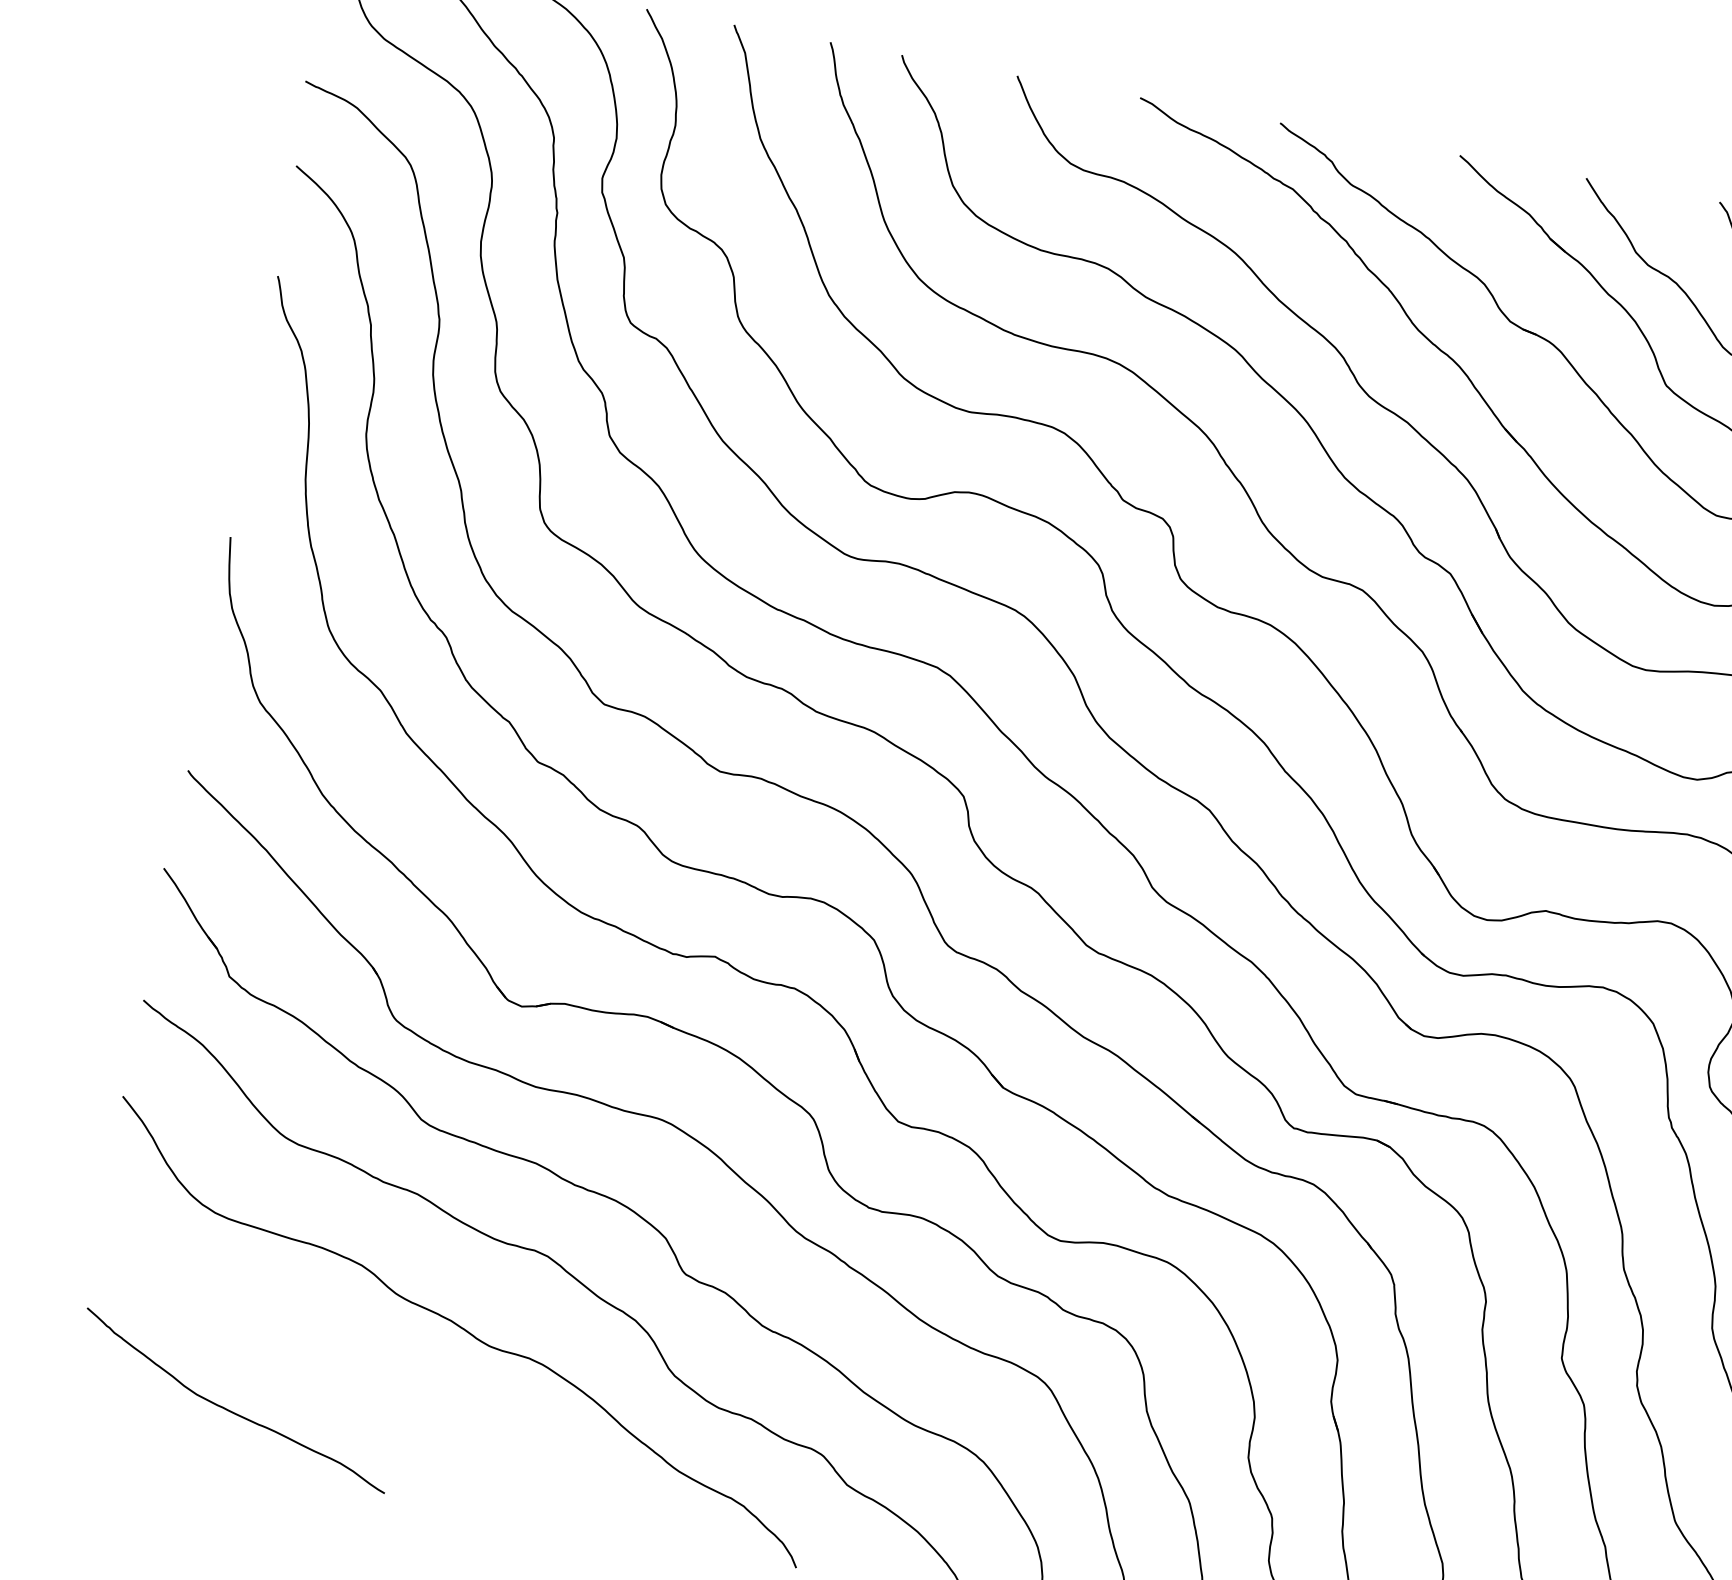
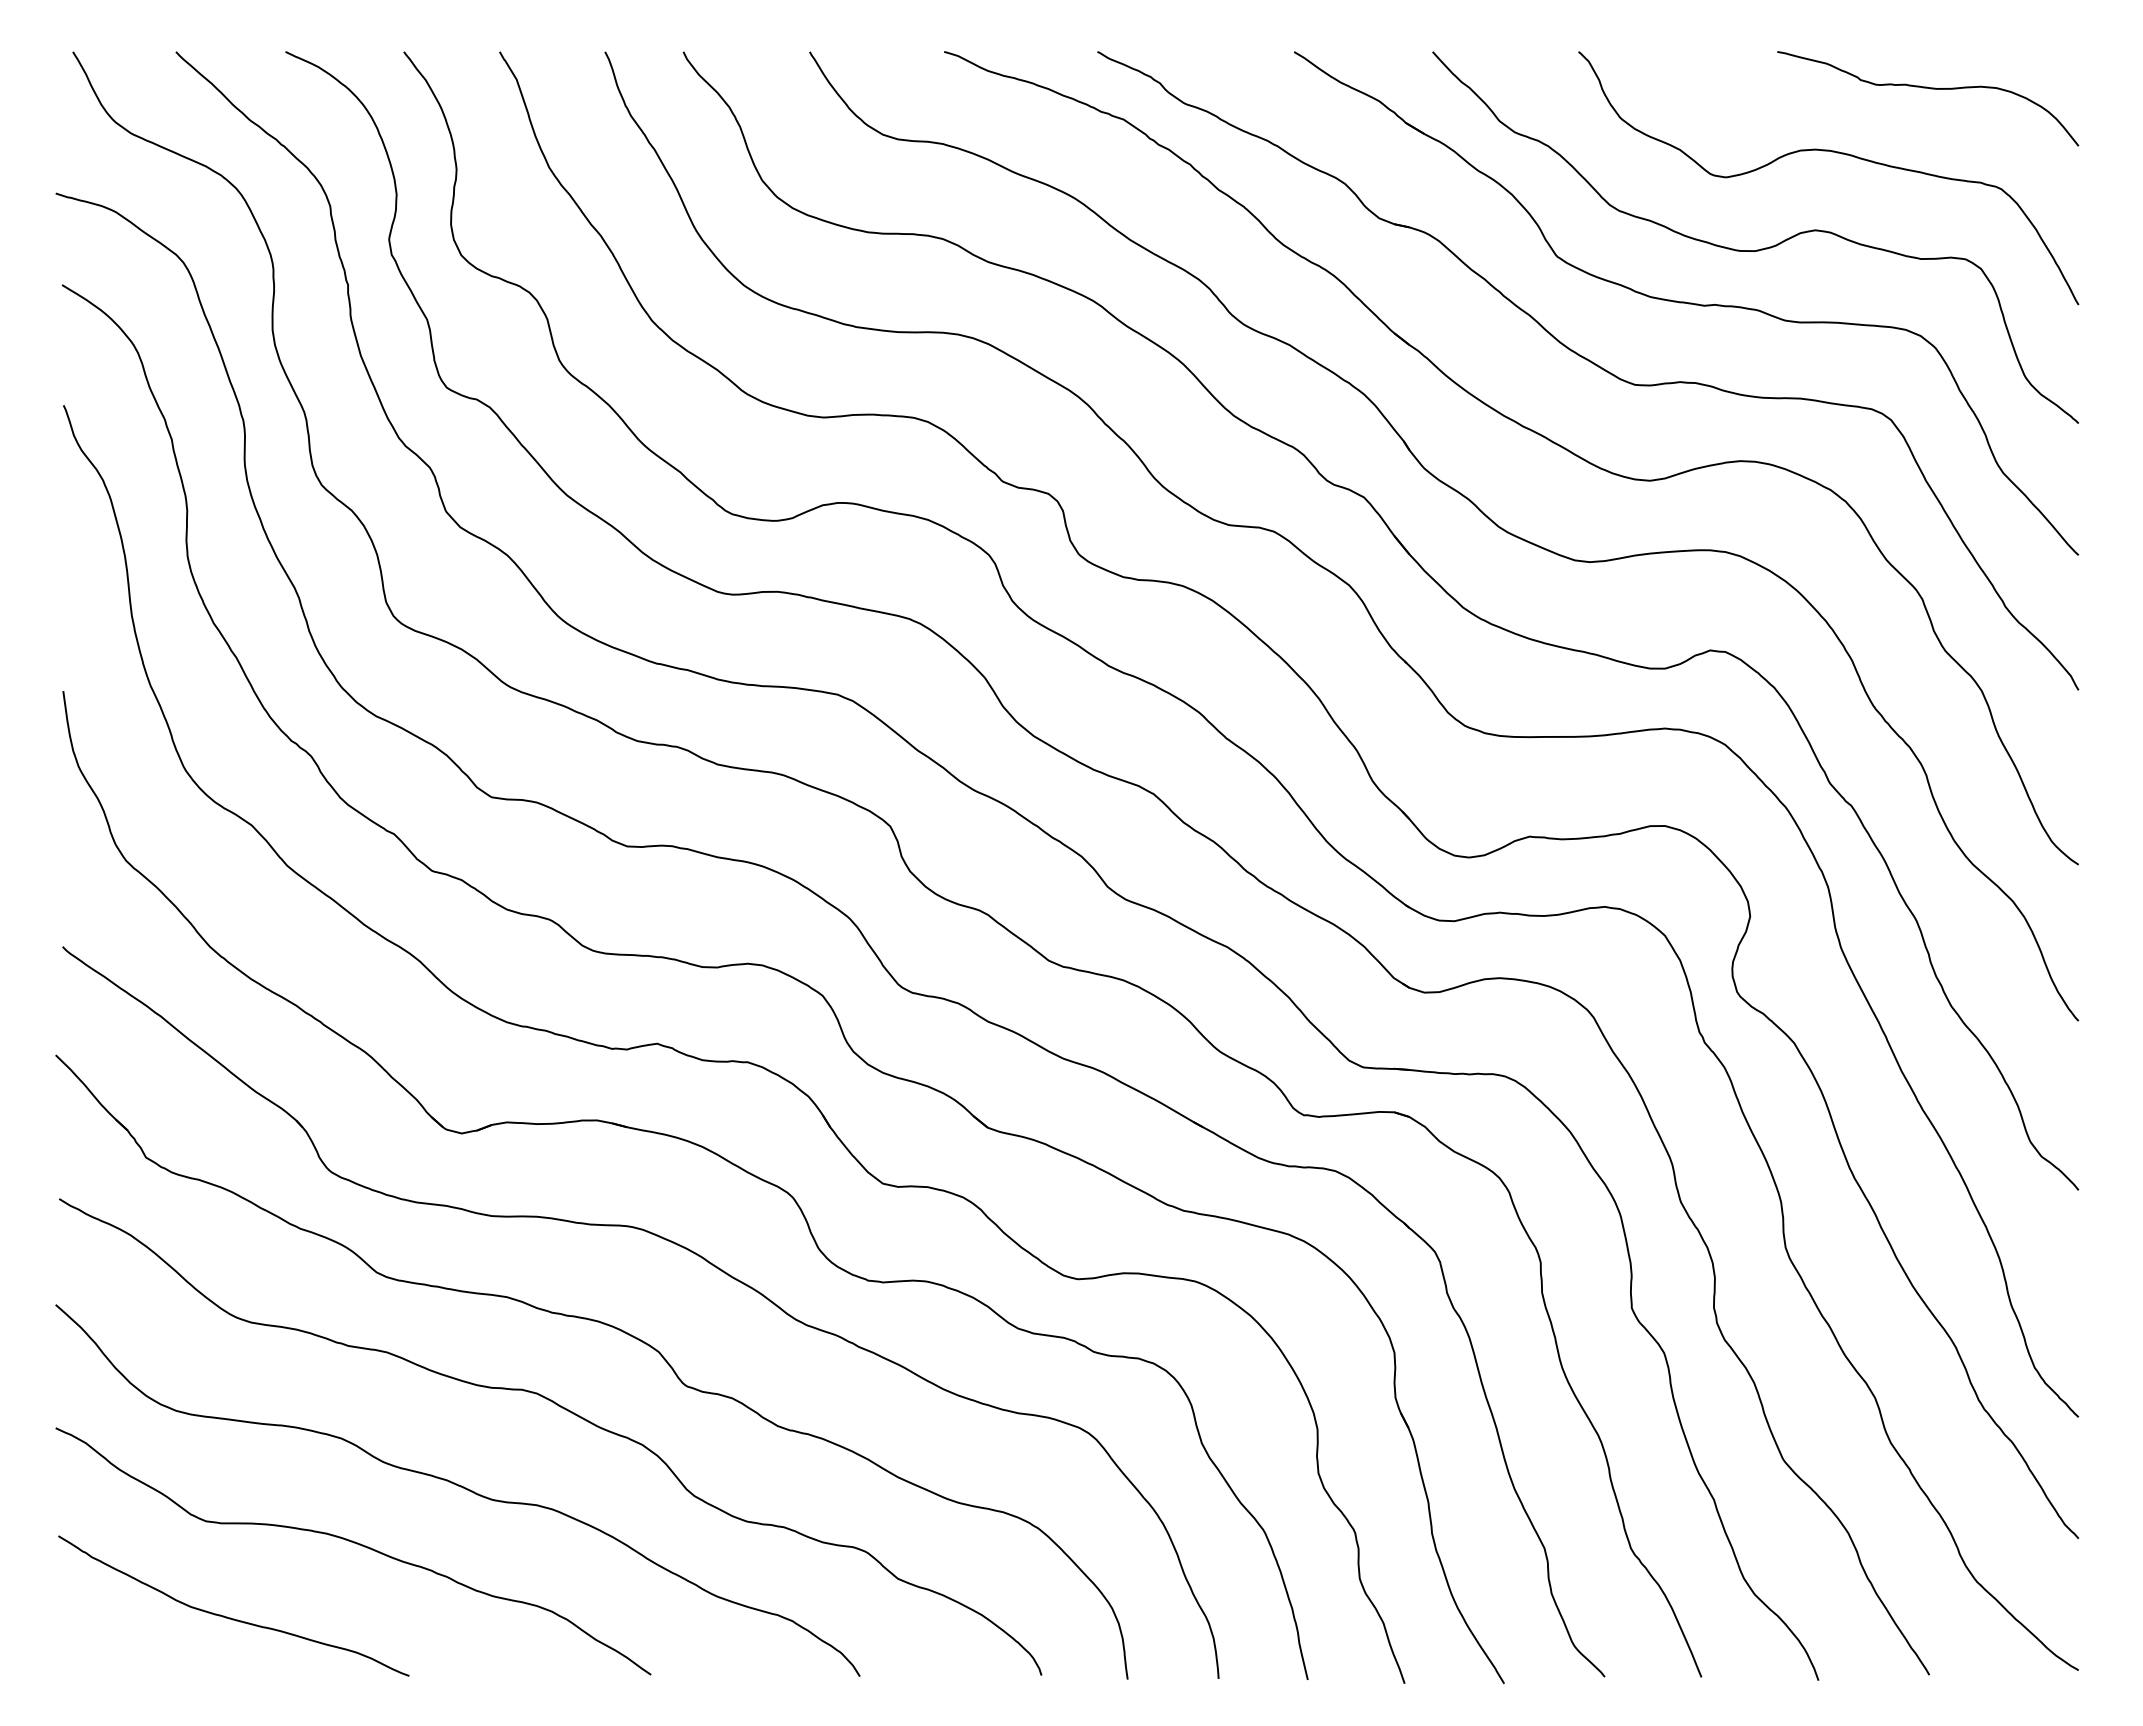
curve: (358, 1364) -> (356, 1544), added

